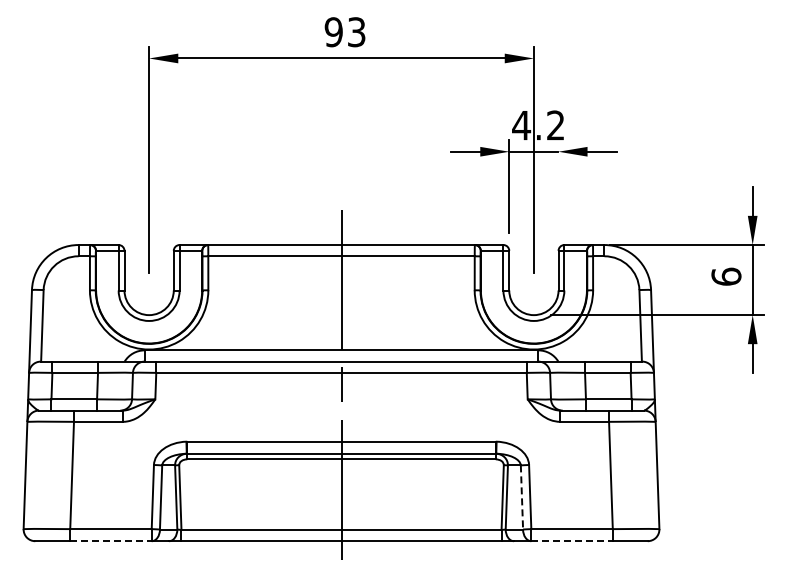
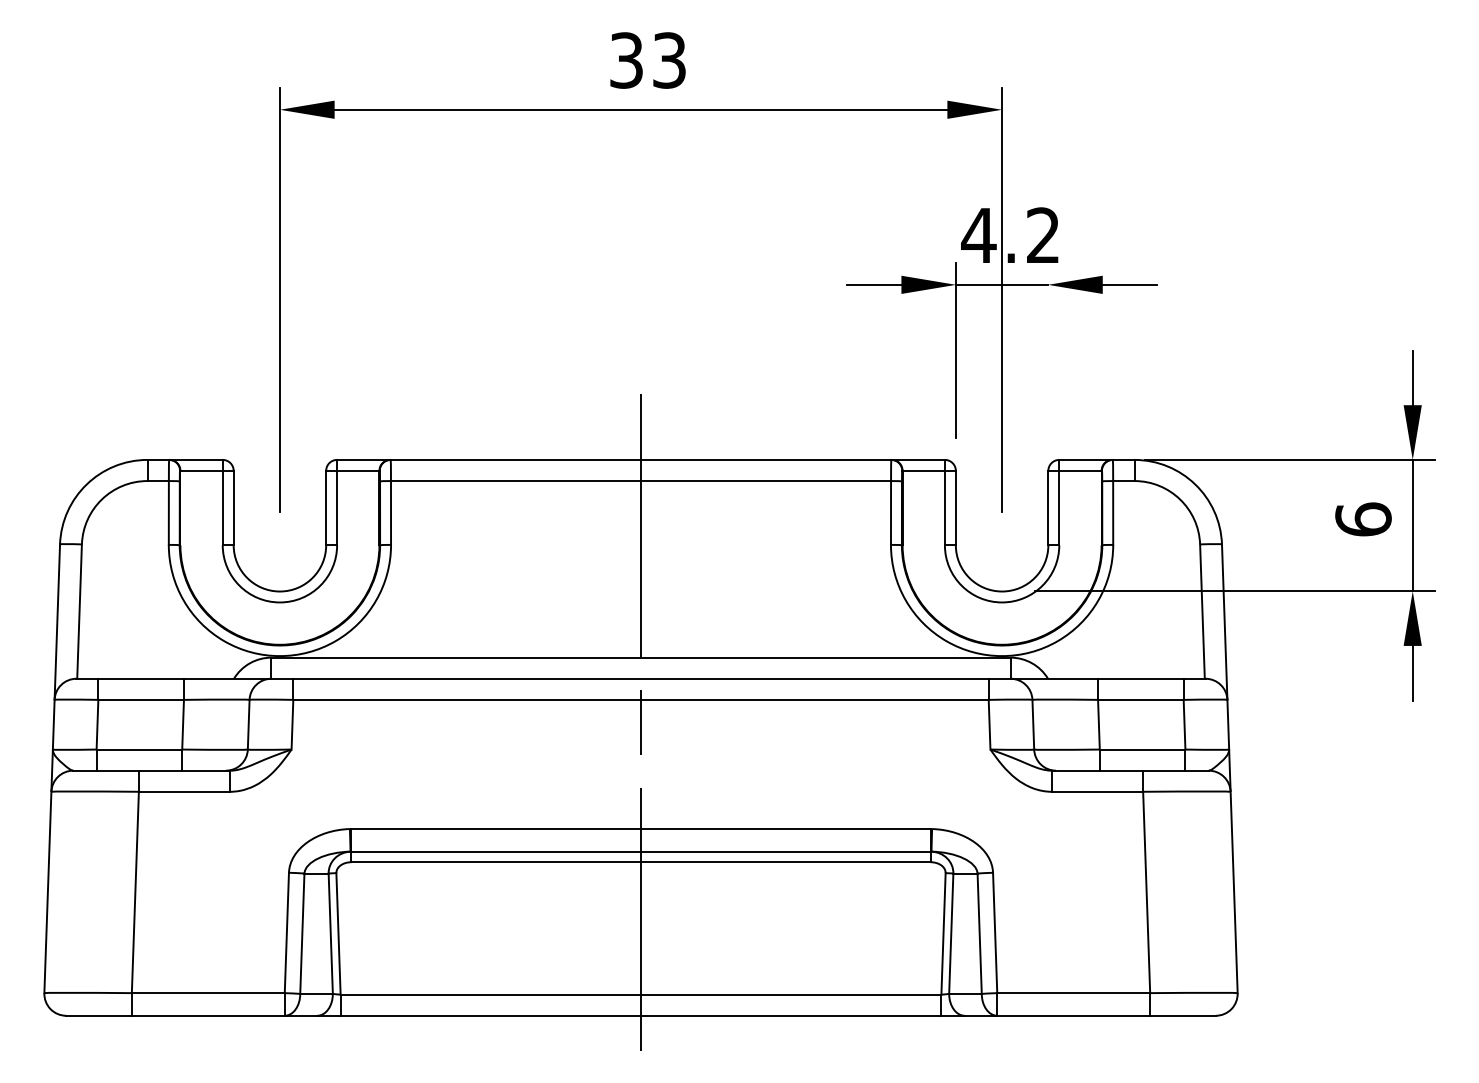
text: (333, 32) -> (625, 61), 93 -> 33
line: (521, 497) -> (978, 933), dashed -> solid
line: (110, 541) -> (207, 1016), dashed -> solid
line: (572, 541) -> (1074, 1016), dashed -> solid

